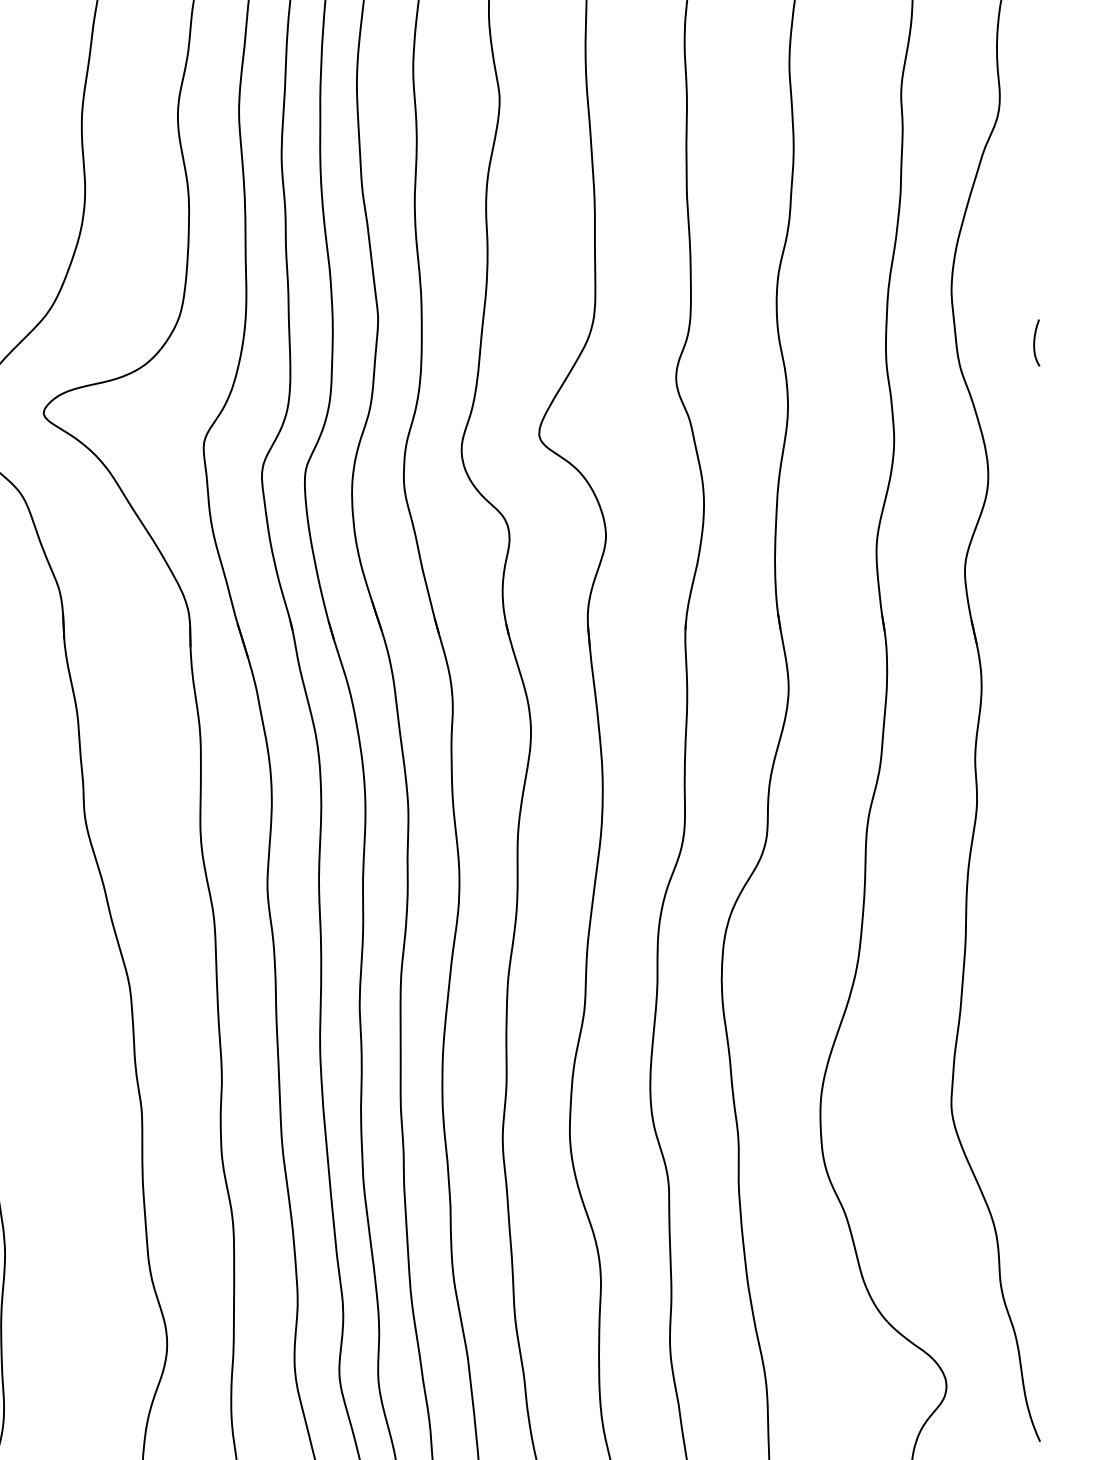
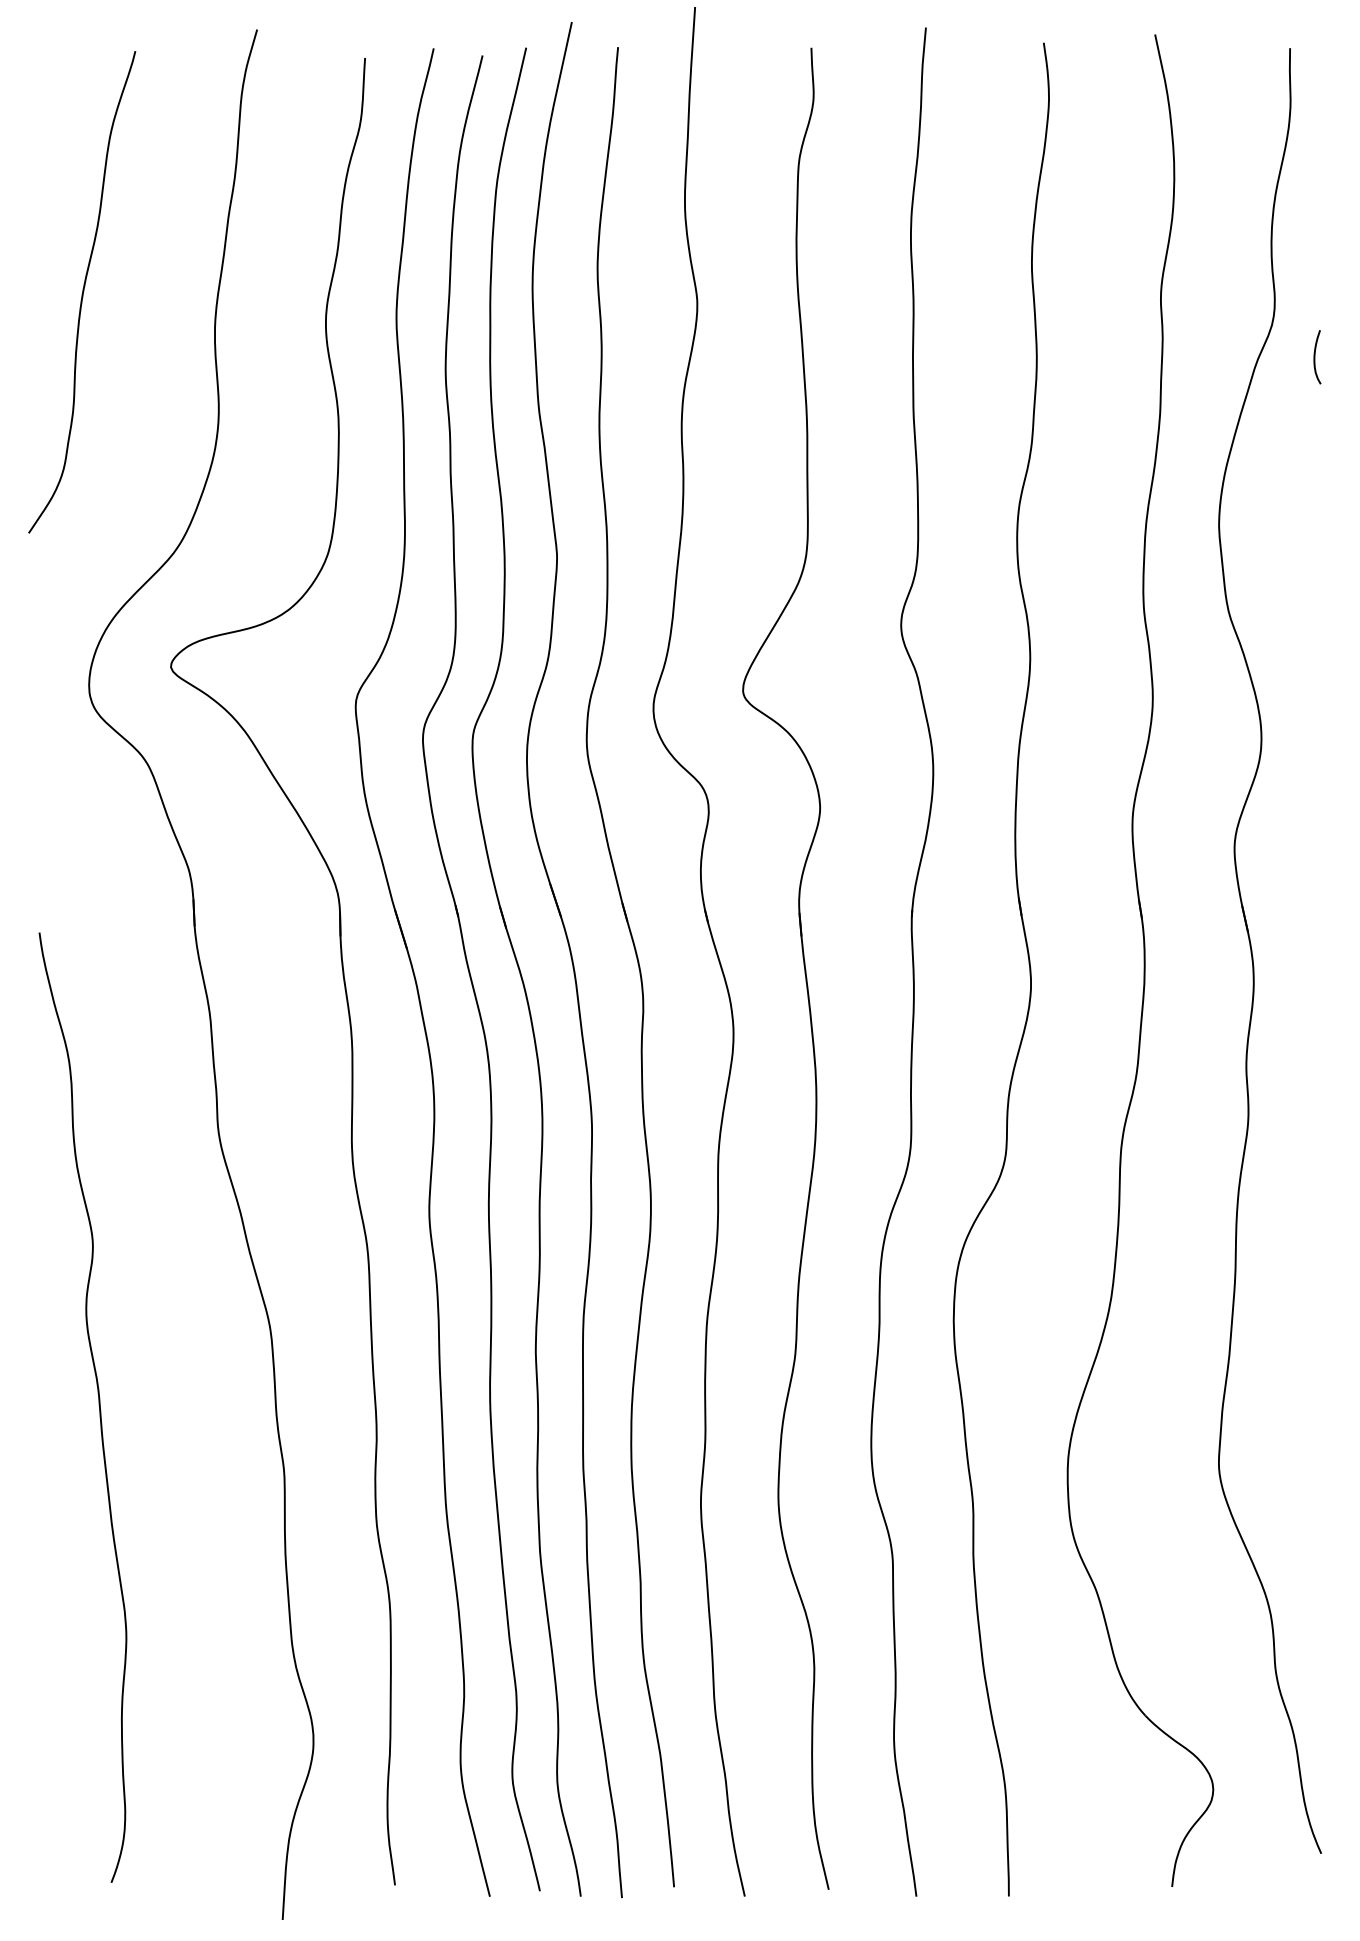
curve: (1035, 343) -> (1315, 357), moved

